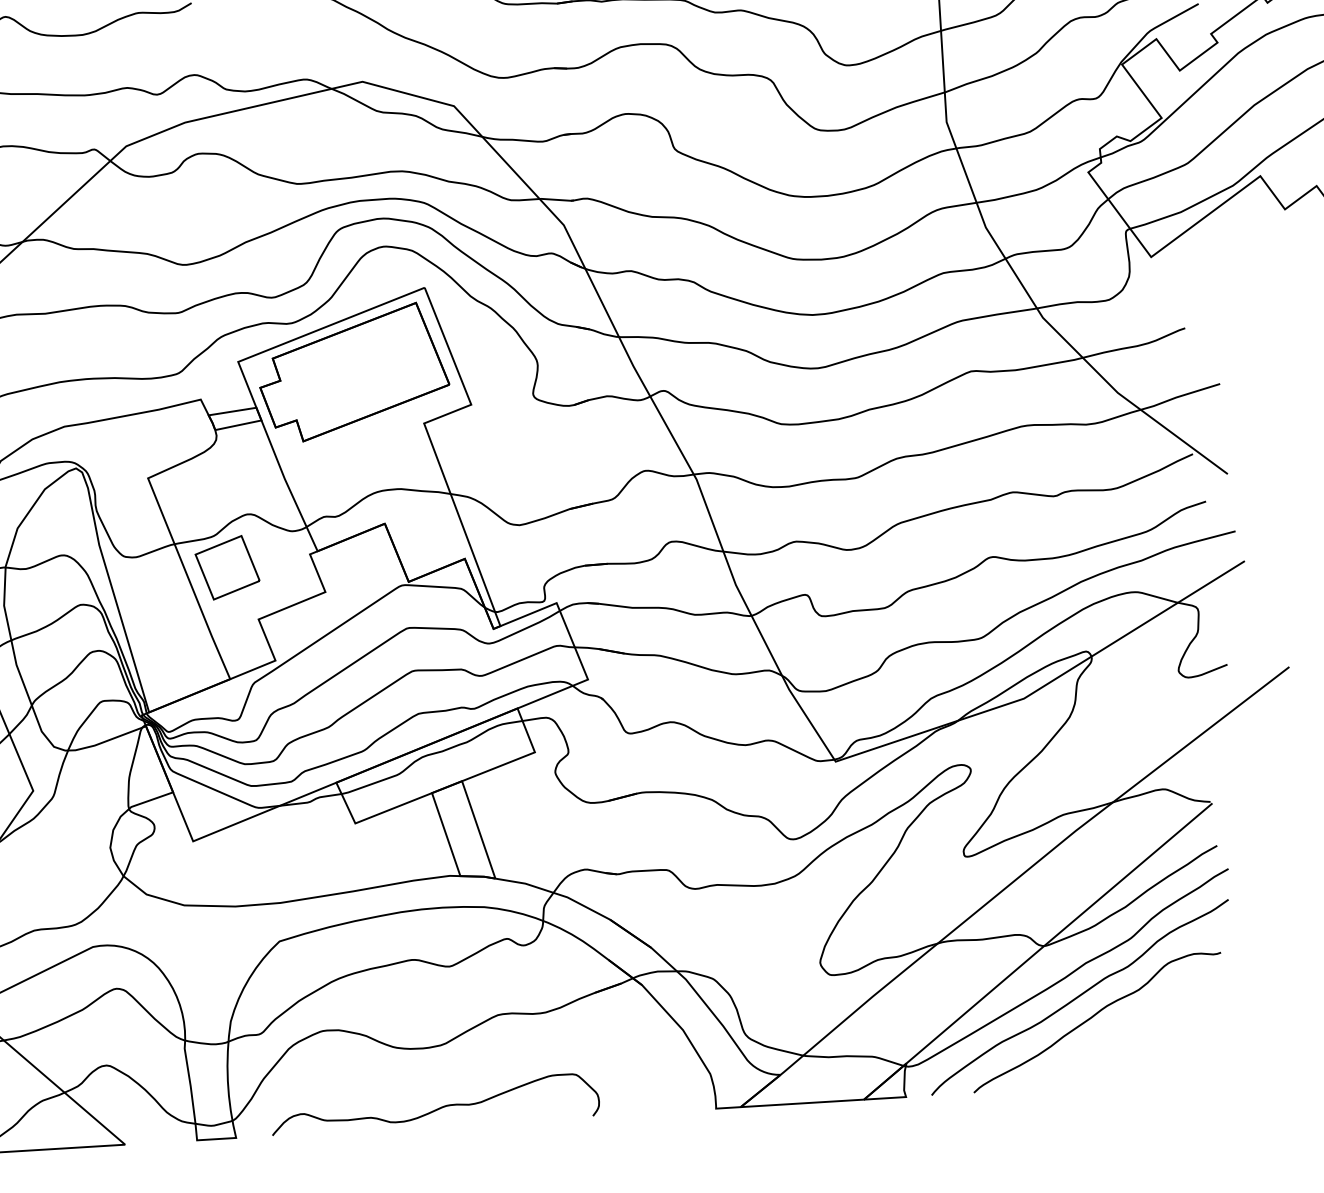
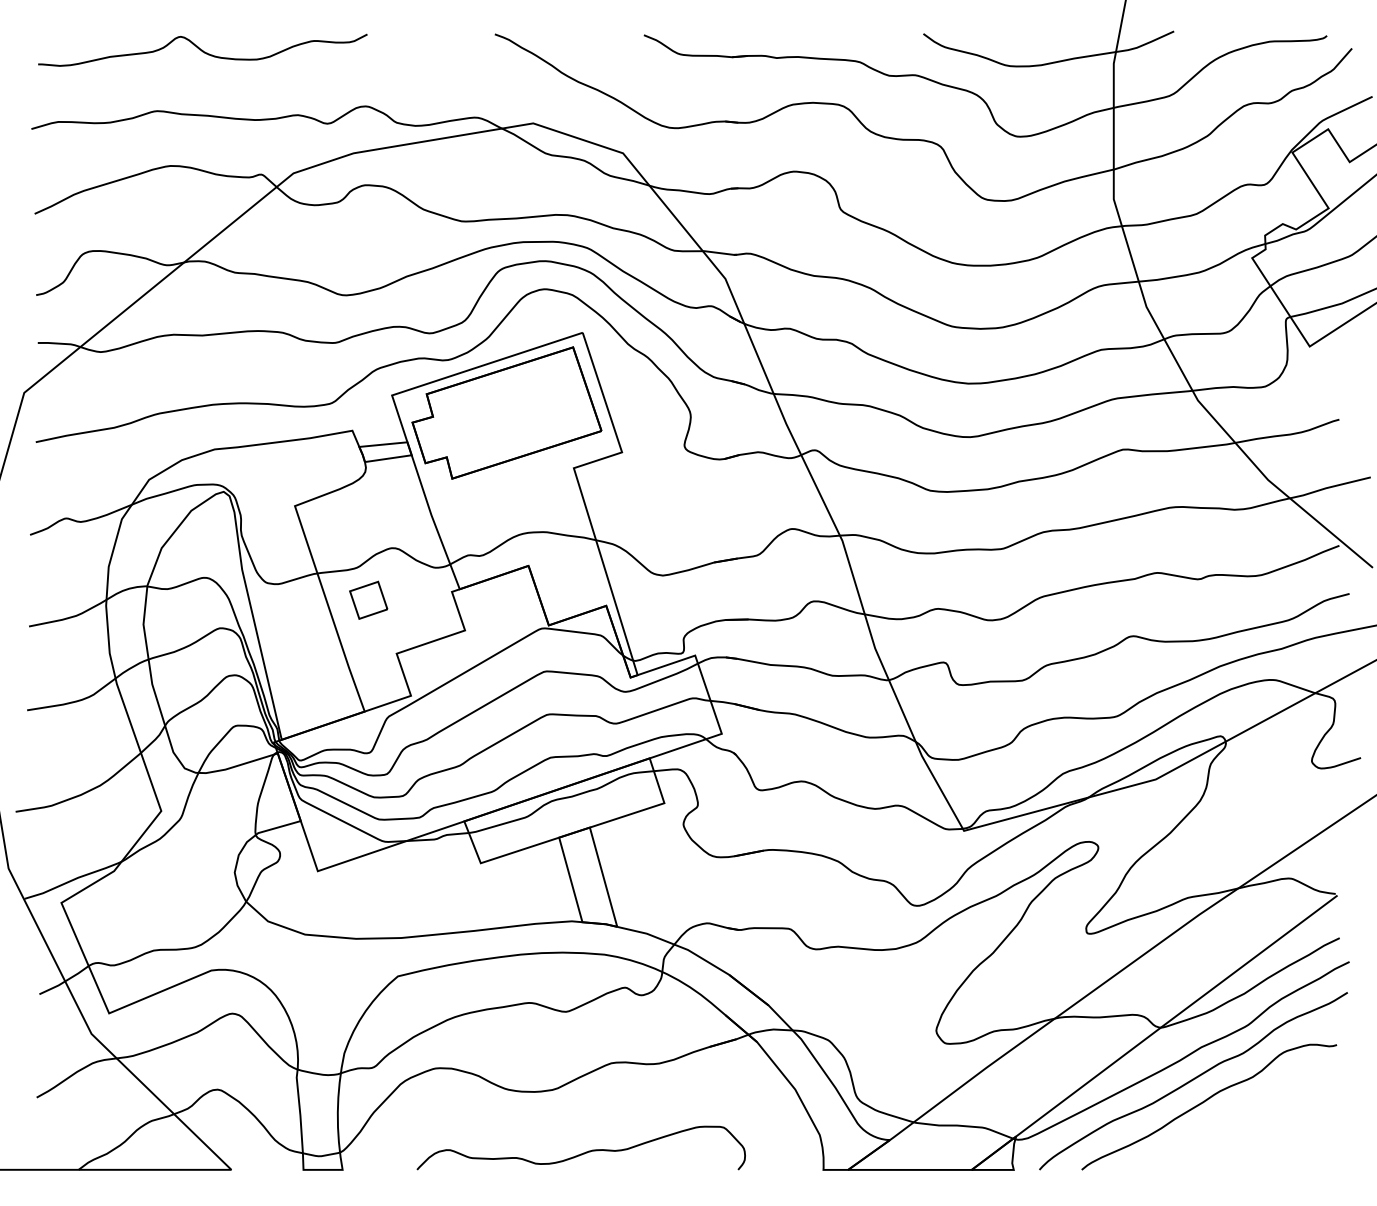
part: (227, 568) -> (368, 600), size x0.6
curve: (437, 1108) -> (583, 1152), moved

